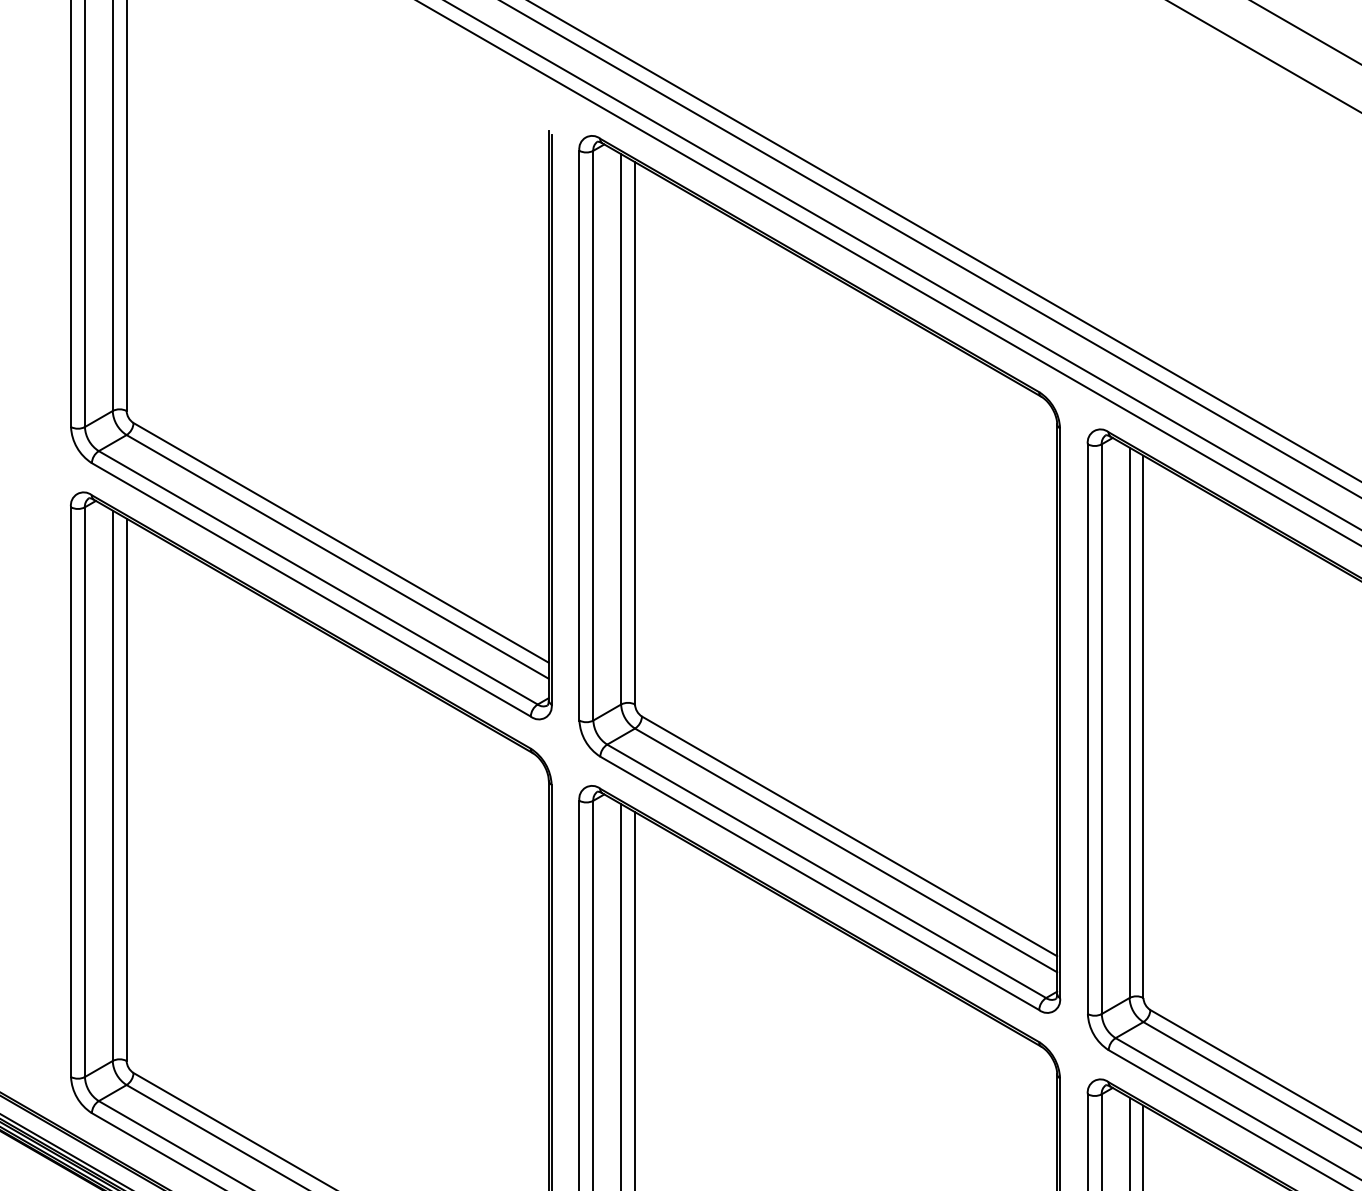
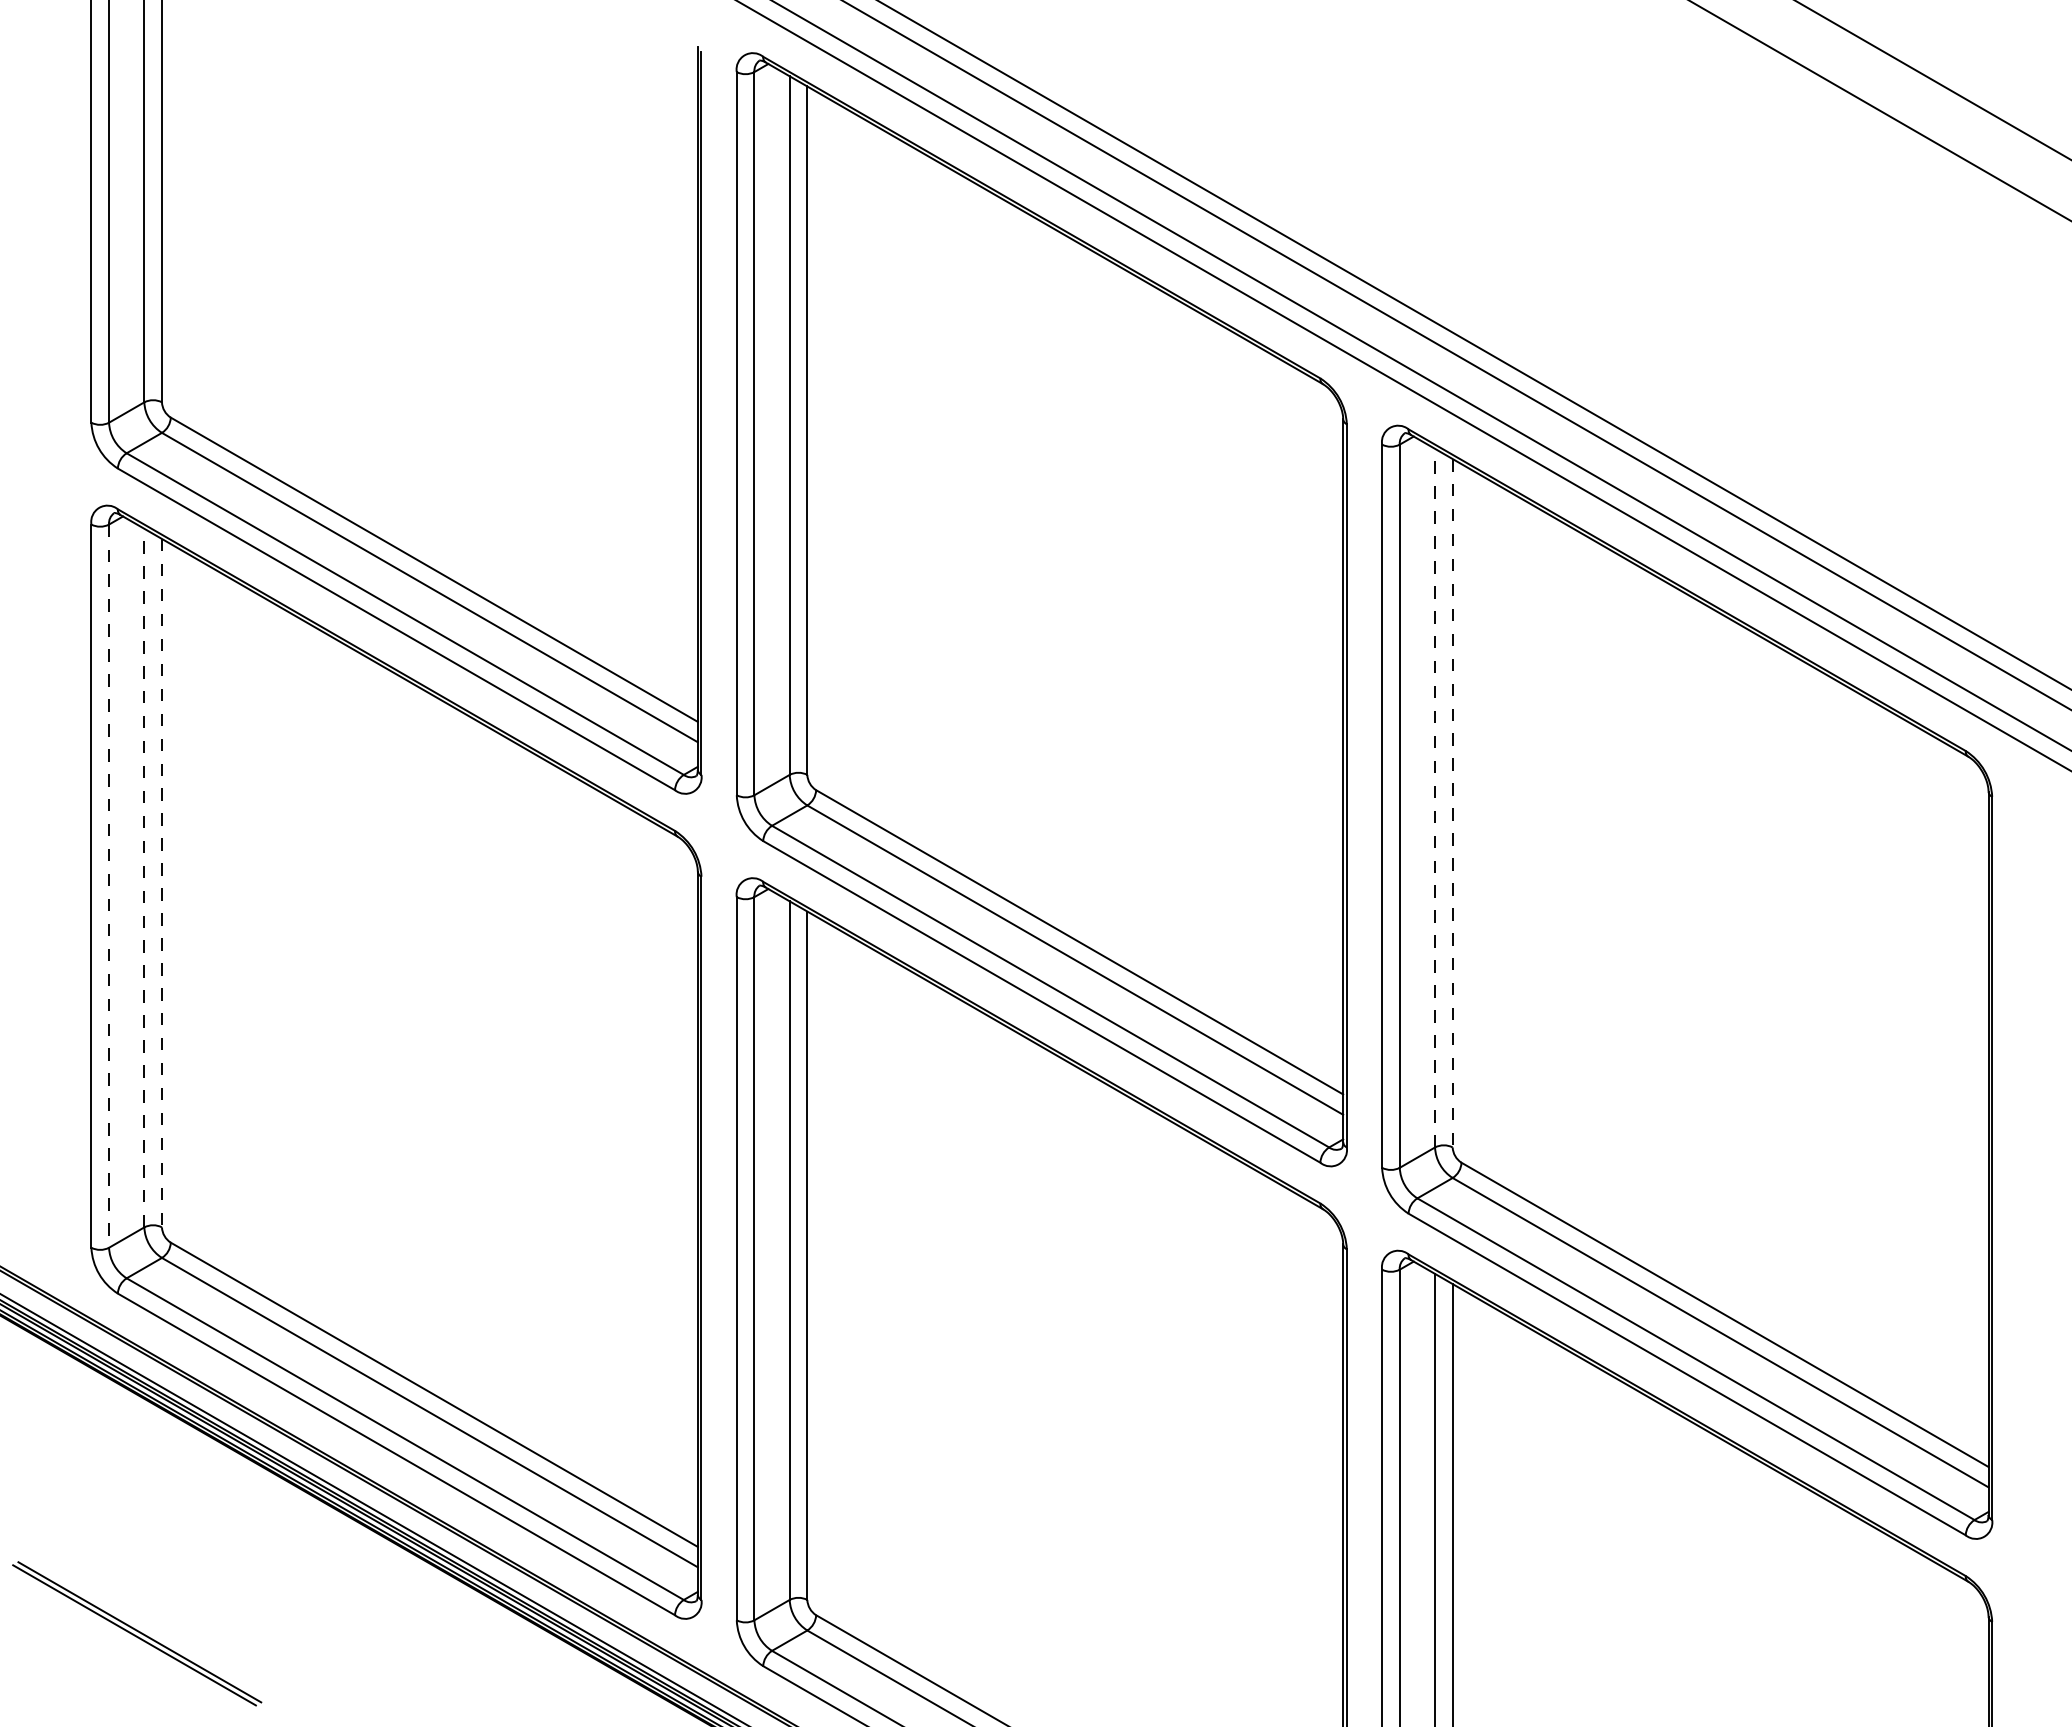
line: (1129, 722) -> (1435, 797), solid -> dashed
line: (1143, 727) -> (1452, 803), solid -> dashed
line: (112, 785) -> (144, 877), solid -> dashed
line: (126, 790) -> (161, 883), solid -> dashed
line: (85, 792) -> (109, 886), solid -> dashed

